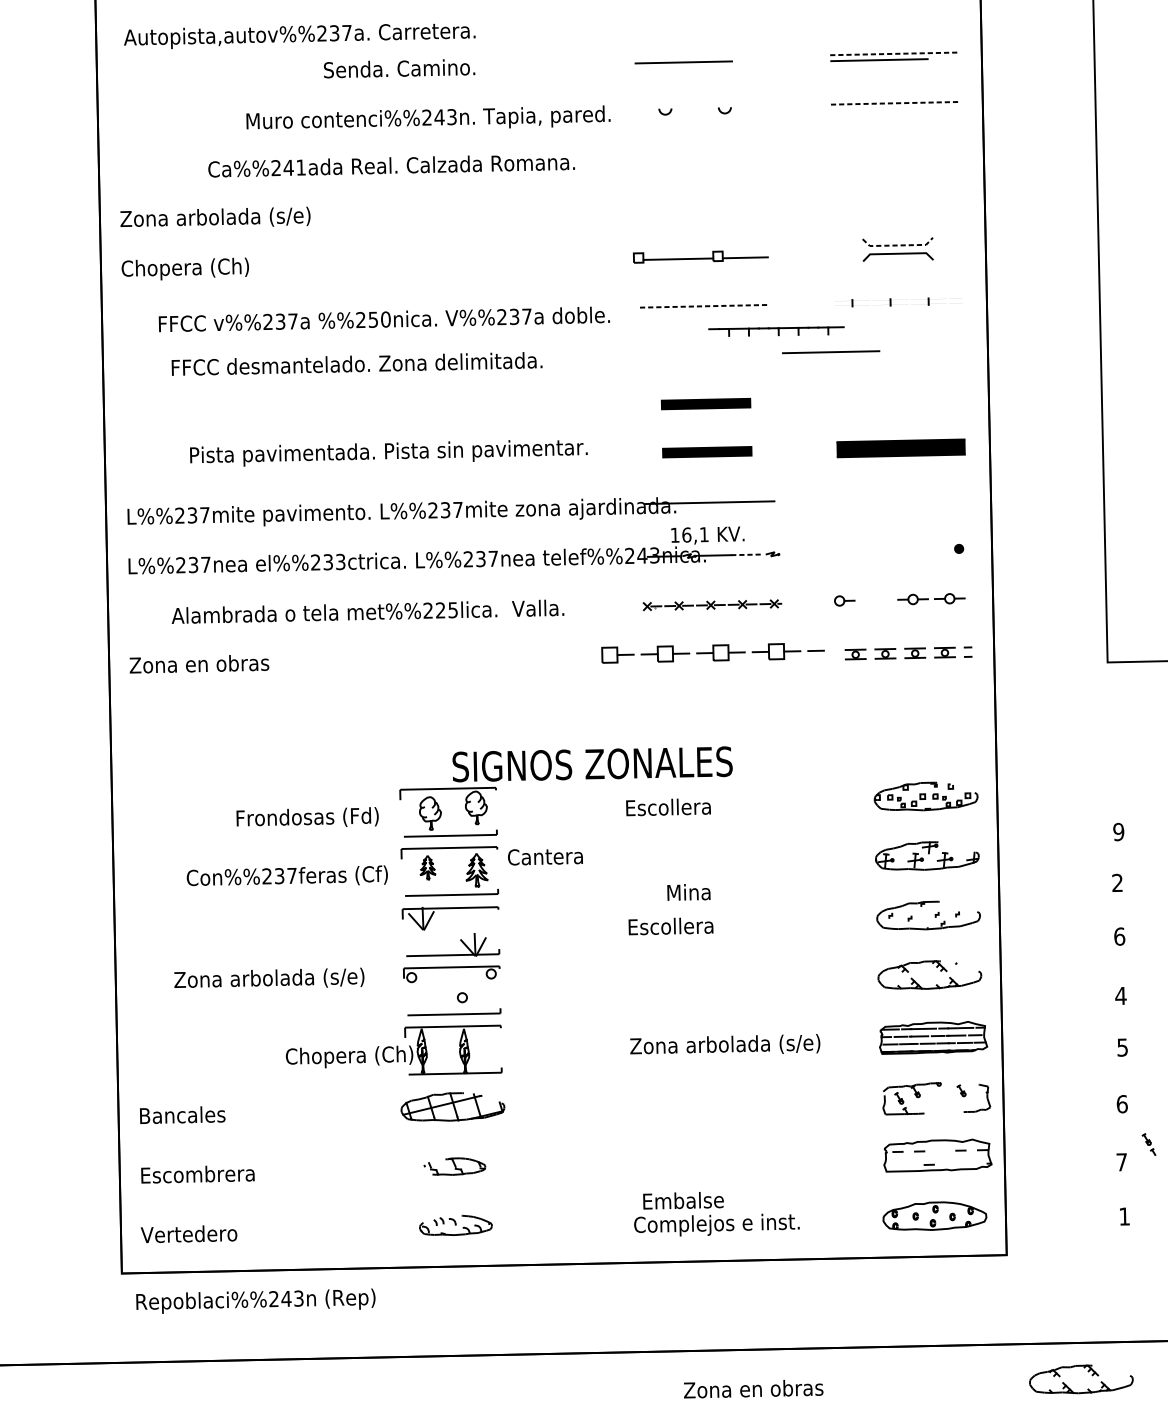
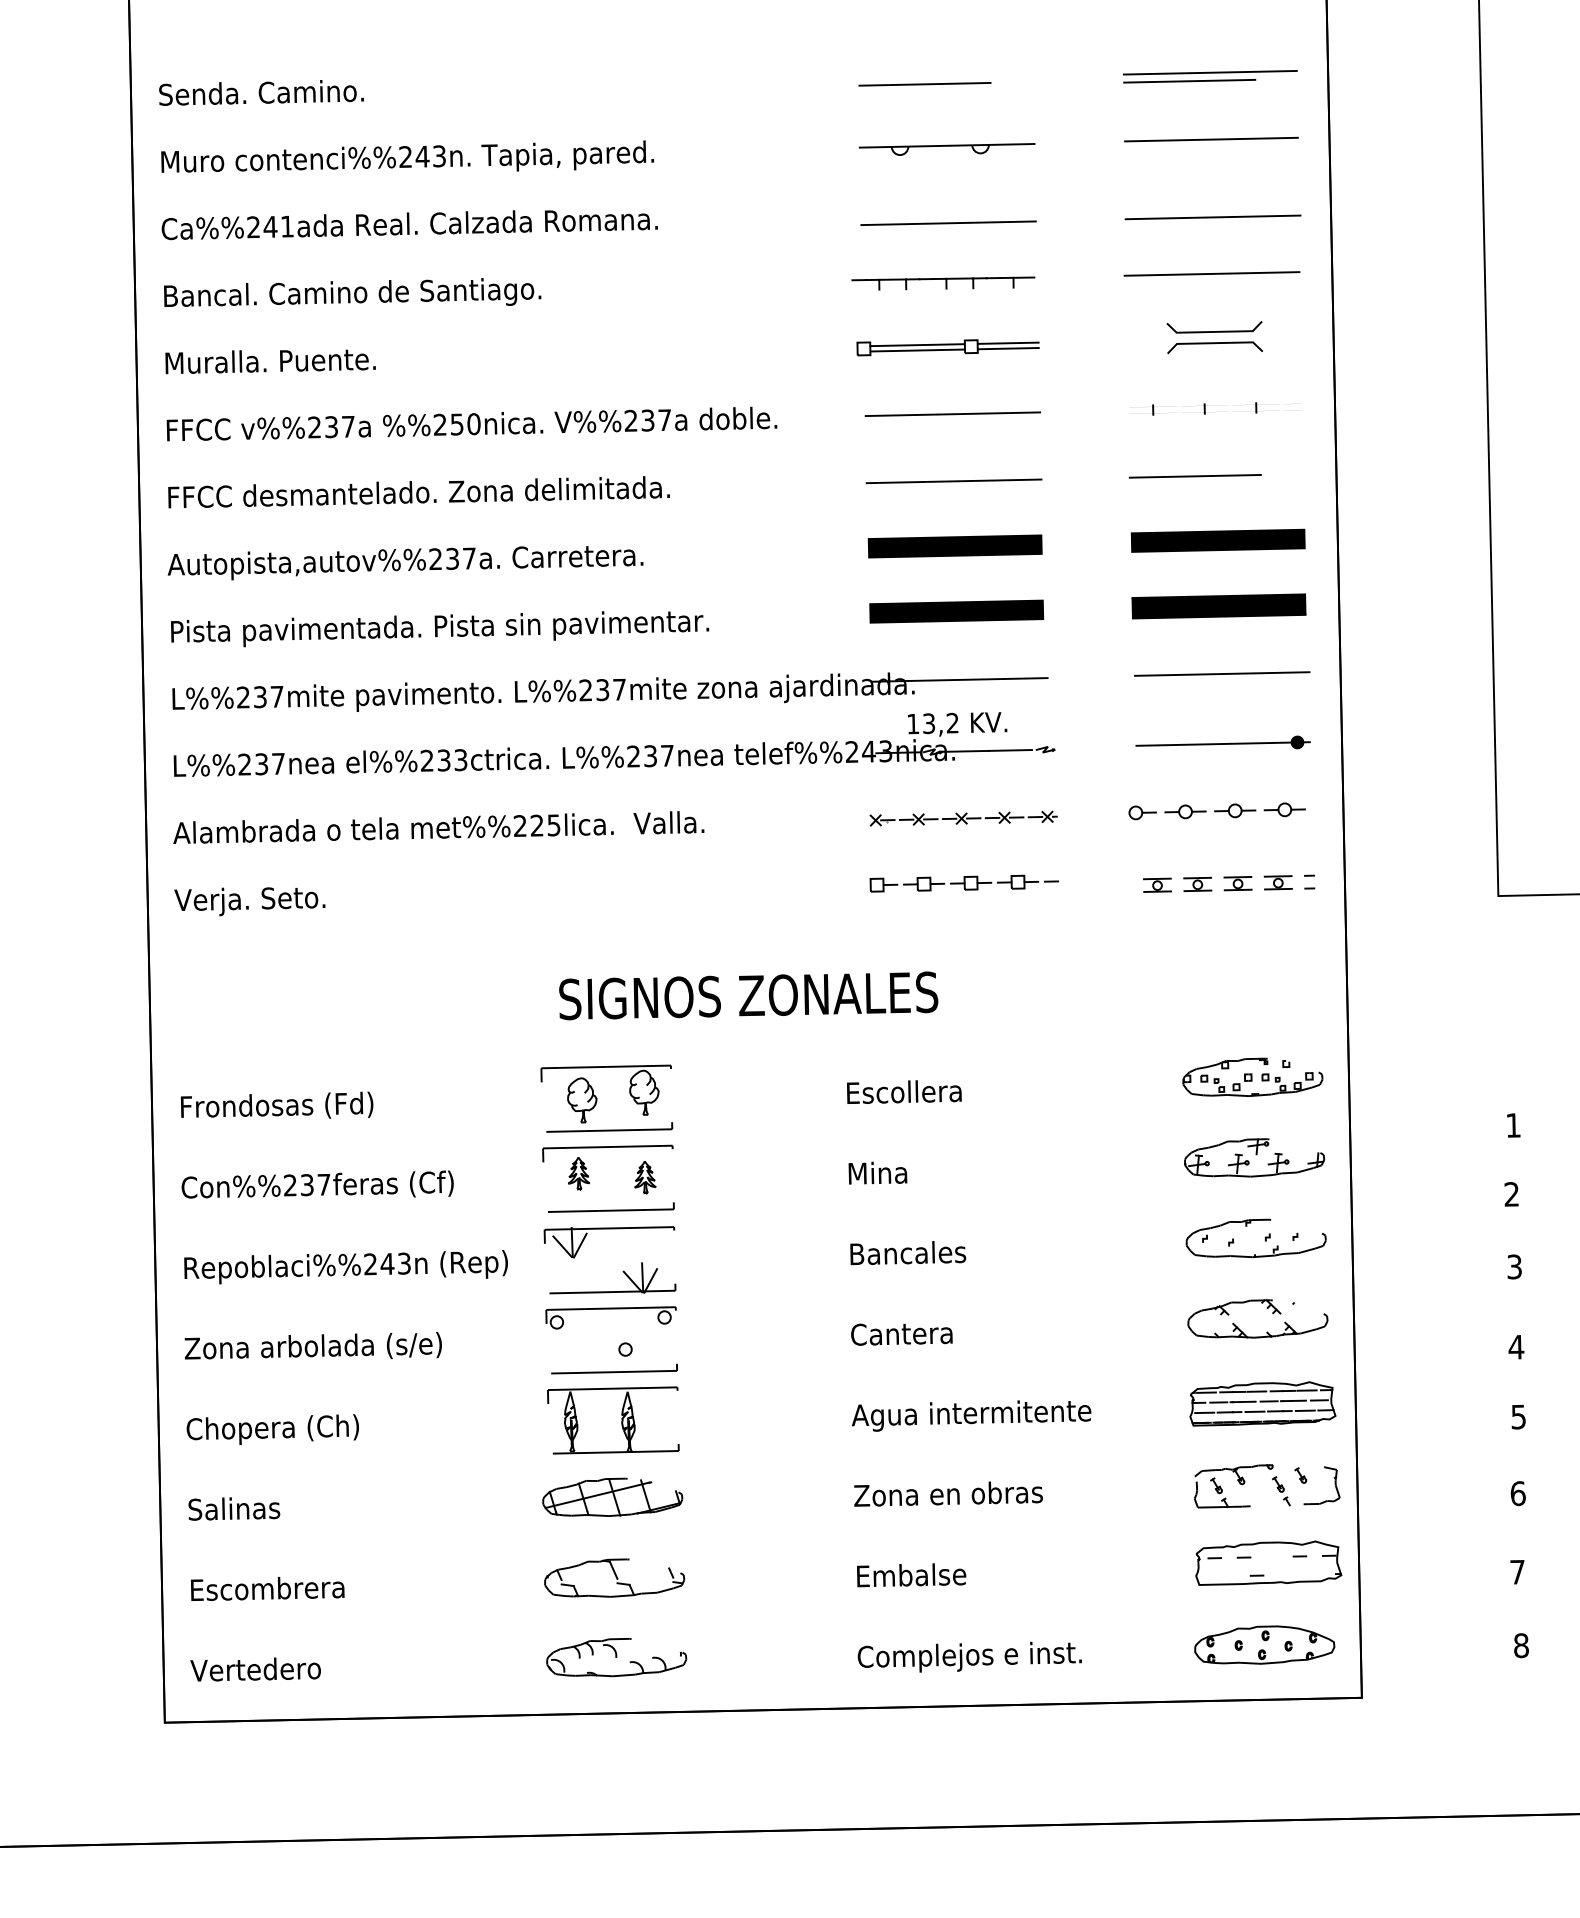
text: (299, 36) -> (405, 563), moved
line: (894, 53) -> (1210, 72), dashed -> solid
text: (399, 68) -> (261, 92), moved
line: (895, 103) -> (1211, 139), dashed -> solid
line: (699, 107) -> (946, 145), added
text: (428, 117) -> (407, 156), moved
line: (896, 160) -> (1212, 217), added
line: (701, 165) -> (948, 223), added
text: (391, 166) -> (409, 225), moved
line: (895, 202) -> (1211, 273), added
text: (259, 216) -> (351, 292), Zona arbolada (s/e) -> Bancal. Camino de Santiago.
line: (898, 245) -> (1215, 331), dashed -> solid
line: (744, 253) -> (1007, 342), added
line: (678, 255) -> (917, 345), added
text: (199, 268) -> (269, 363), Chopera (Ch) -> Muralla. Puente.
line: (704, 306) -> (953, 414), dashed -> solid
text: (384, 319) -> (471, 423), moved
part: (776, 331) -> (943, 283), moved
line: (830, 352) -> (1194, 476), moved
line: (704, 356) -> (953, 481), added
text: (356, 364) -> (418, 492), moved
part: (900, 399) -> (1217, 540), added
part: (705, 404) -> (954, 546), size x1.43
part: (707, 452) -> (956, 611), size x1.43
text: (389, 453) -> (440, 629), moved
line: (903, 497) -> (1222, 673), added
text: (695, 534) -> (940, 723), 16,1 -> 13,2
line: (903, 549) -> (1222, 743), added
line: (747, 554) -> (1011, 750), dashed -> solid
part: (876, 599) -> (1185, 811), added
text: (367, 611) -> (438, 827), moved
part: (712, 653) -> (963, 883), size x0.62
text: (199, 665) -> (269, 900), Zona en obras -> Verja. Seto.
text: (592, 764) -> (748, 995), moved
text: (307, 816) -> (277, 1104), moved
text: (1118, 832) -> (1512, 1125), 9 -> 1
text: (545, 857) -> (901, 1334), moved
part: (477, 870) -> (645, 1177), size x0.71
text: (287, 875) -> (317, 1184), moved
text: (688, 891) -> (877, 1172), moved
text: (674, 926) -> (912, 1253), Escollera -> Bancales
text: (1119, 936) -> (1514, 1266), 6 -> 3
text: (268, 977) -> (312, 1345), moved
text: (724, 1045) -> (980, 1414), Zona arbolada (s/e) -> Agua intermitente
text: (349, 1056) -> (272, 1429), moved
text: (182, 1115) -> (246, 1508), Bancales -> Salinas
part: (1149, 1144) -> (1281, 1491), moved
part: (454, 1166) -> (614, 1577), size x1.67
text: (683, 1200) -> (911, 1575), moved
text: (1124, 1216) -> (1521, 1645), 1 -> 8
part: (455, 1225) -> (616, 1657), size x1.43
text: (255, 1301) -> (345, 1267), moved
part: (1087, 1371) -> (1471, 1855), removed
text: (753, 1388) -> (948, 1493), moved

